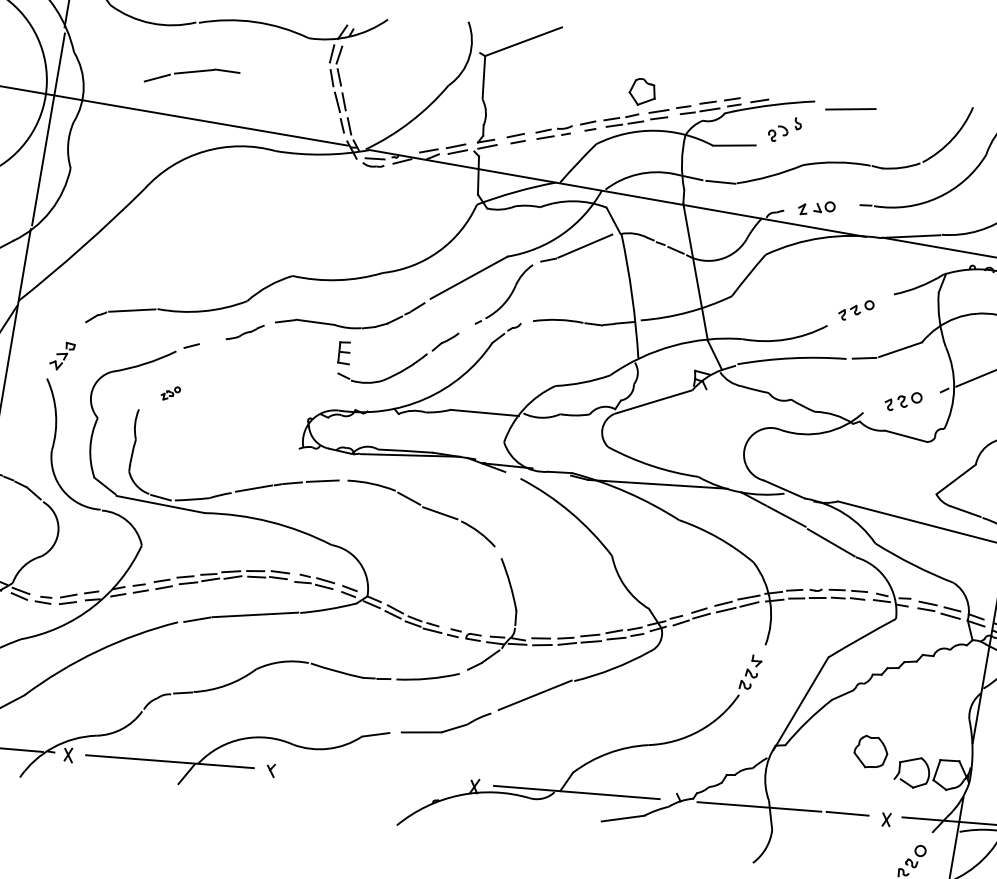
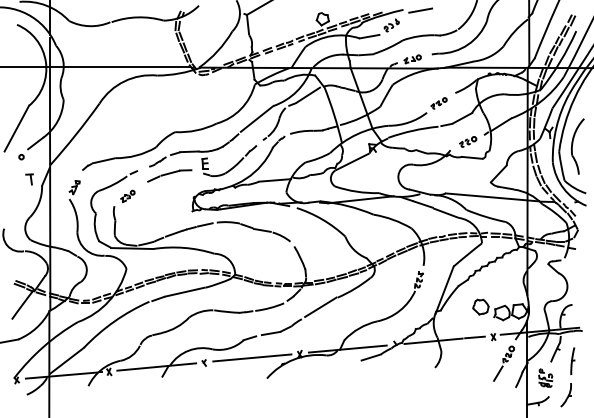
part: (191, 76) -> (169, 175), moved
part: (170, 391) -> (127, 195), size x1.67
line: (374, 776) -> (252, 357), added

